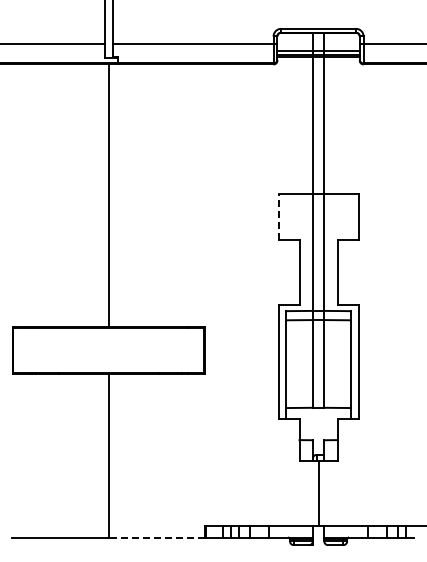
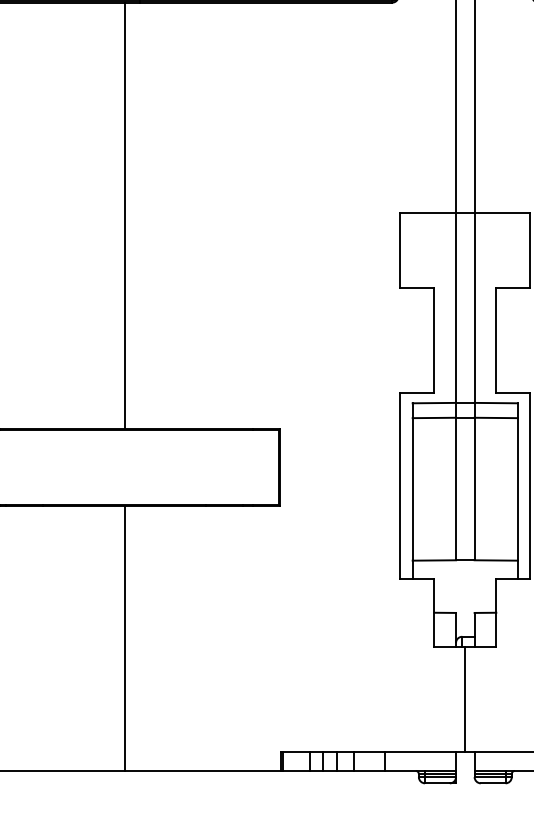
line: (278, 217) -> (400, 251), dashed -> solid
line: (156, 537) -> (202, 770), dashed -> solid

